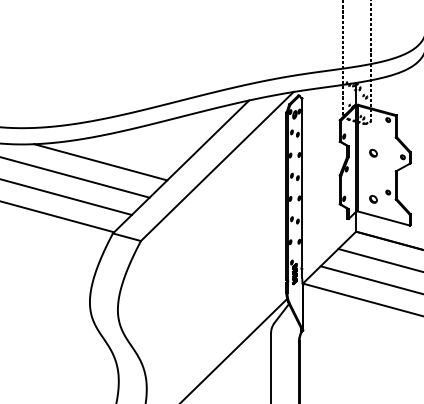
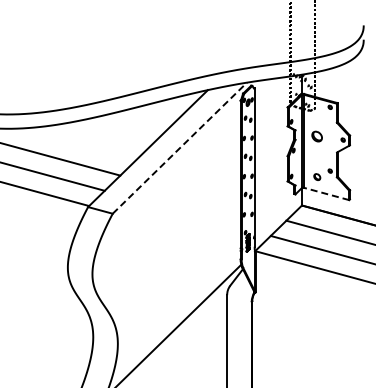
part: (373, 153) -> (317, 136), size x1.6
line: (99, 162) -> (76, 144), removed
line: (216, 166) -> (179, 148), solid -> dashed
line: (383, 218) -> (326, 193), solid -> dashed

